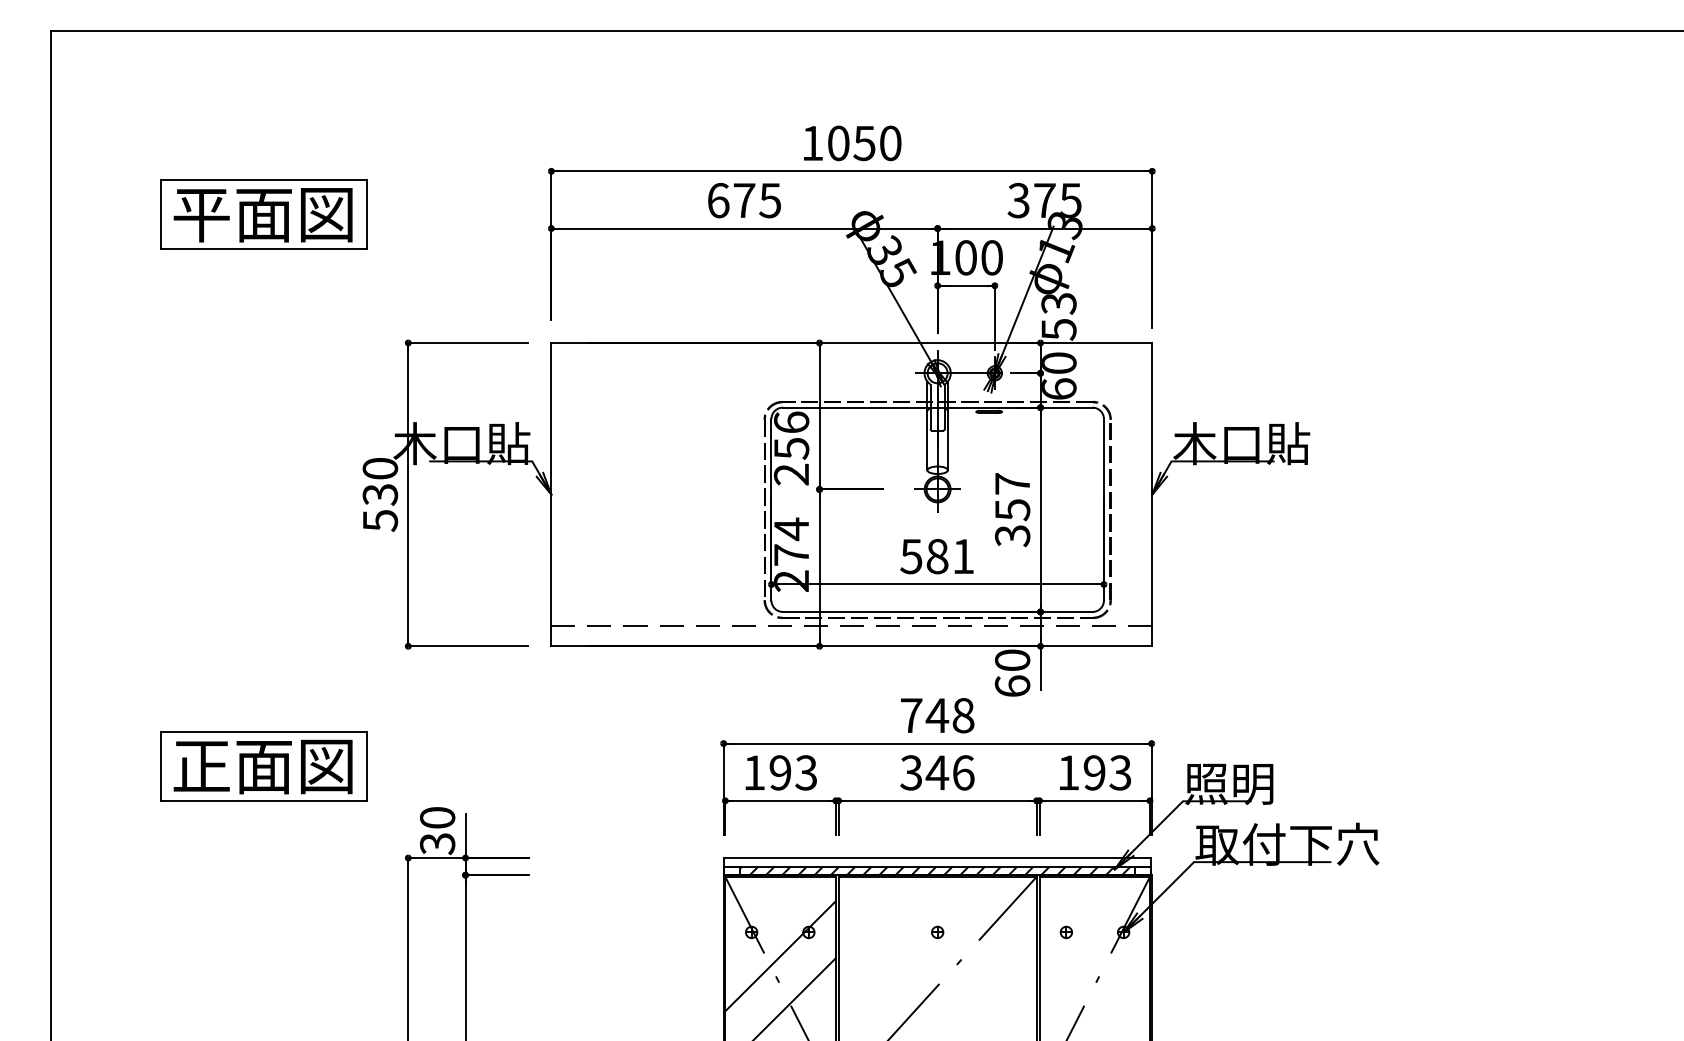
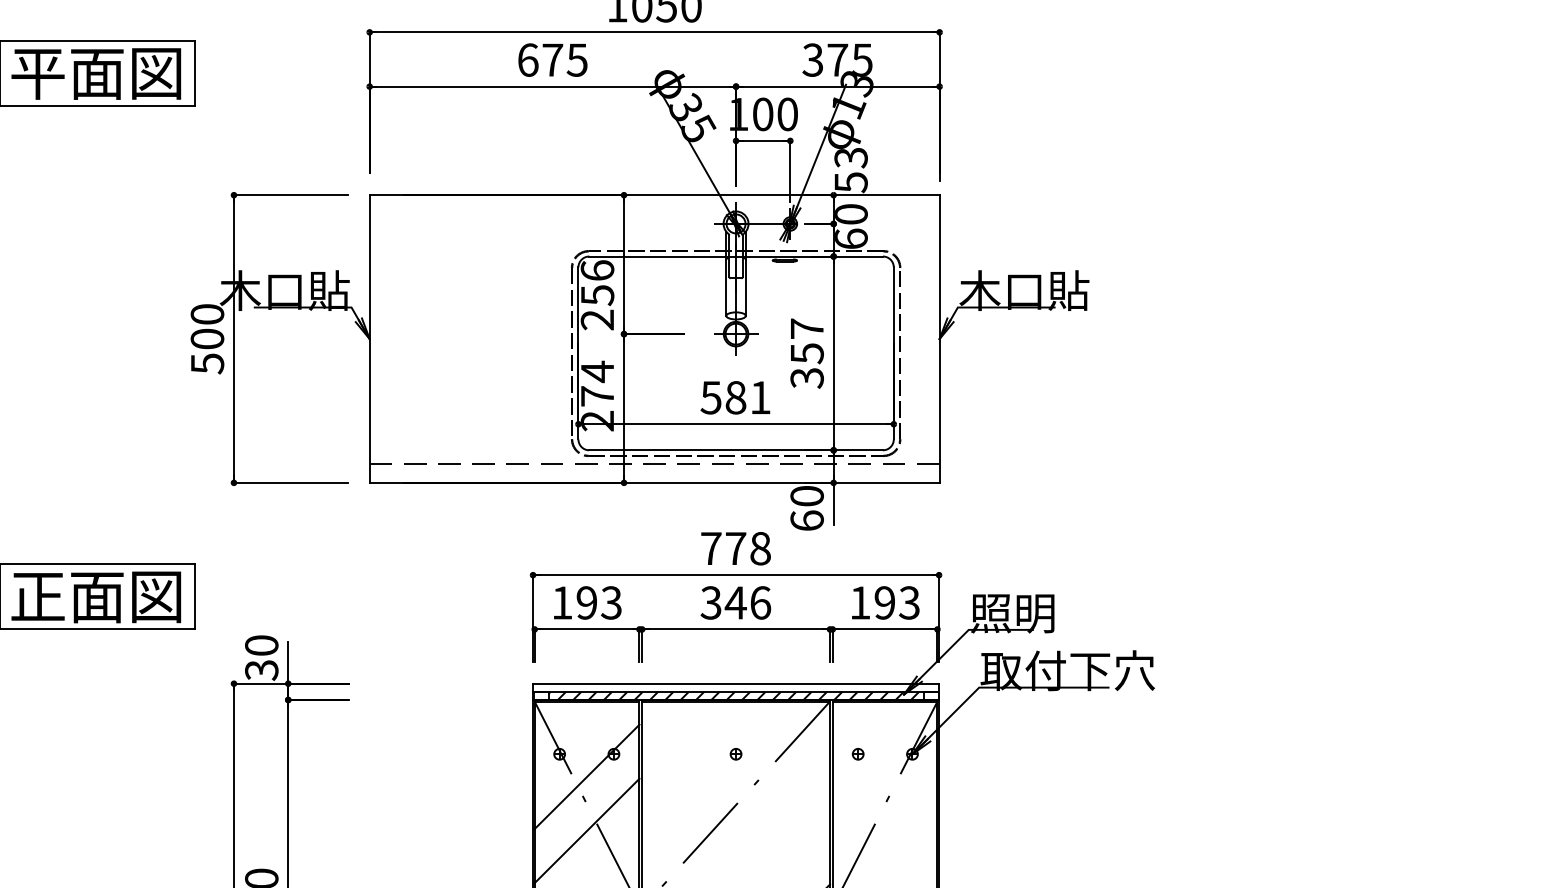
text: (380, 494) -> (207, 338), 530 -> 500
text: (937, 715) -> (735, 548), 748 -> 778

